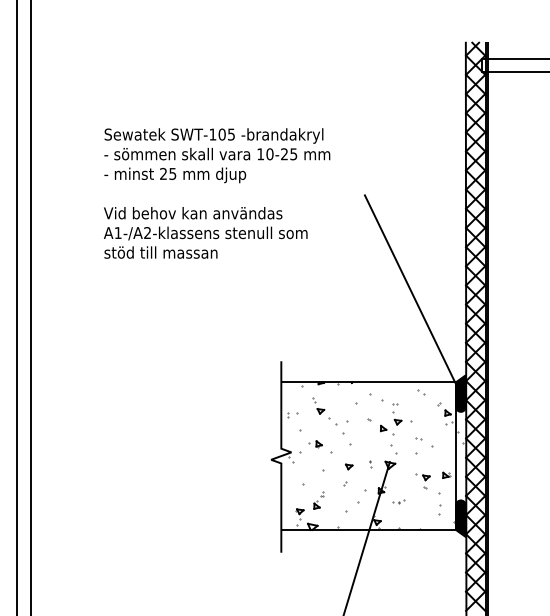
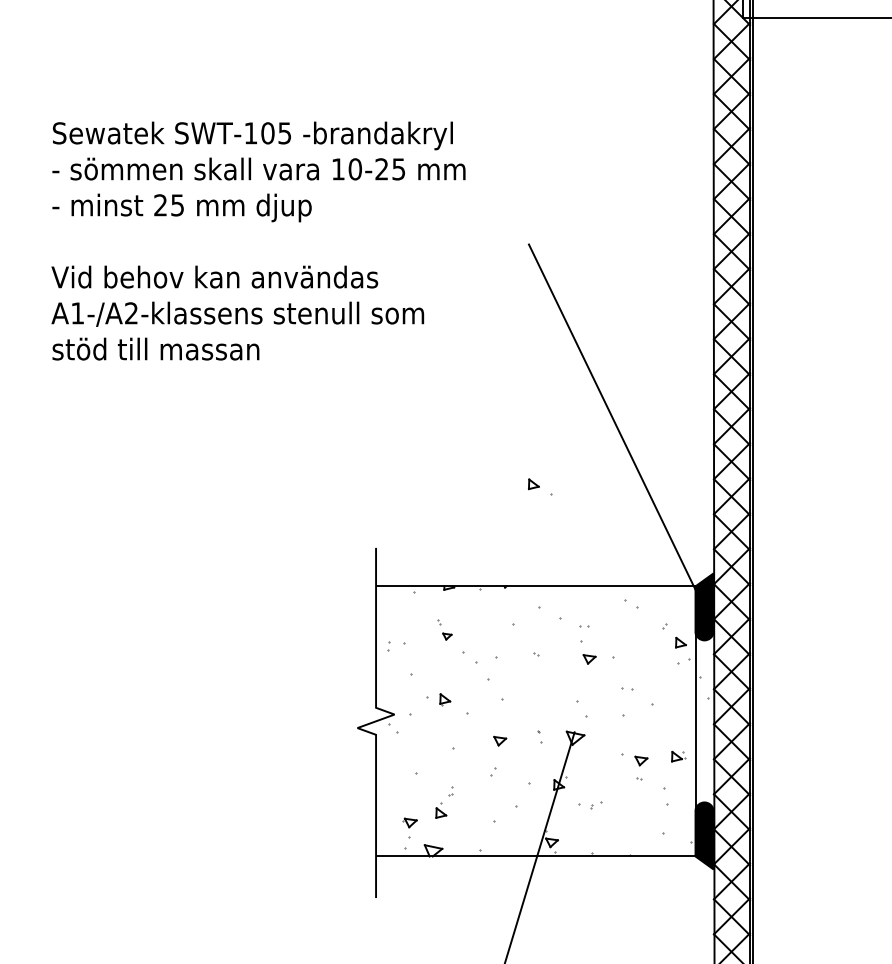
part: (318, 405) -> (444, 628), size x0.7
part: (387, 429) -> (540, 486), moved
part: (439, 509) -> (665, 818), size x1.6

